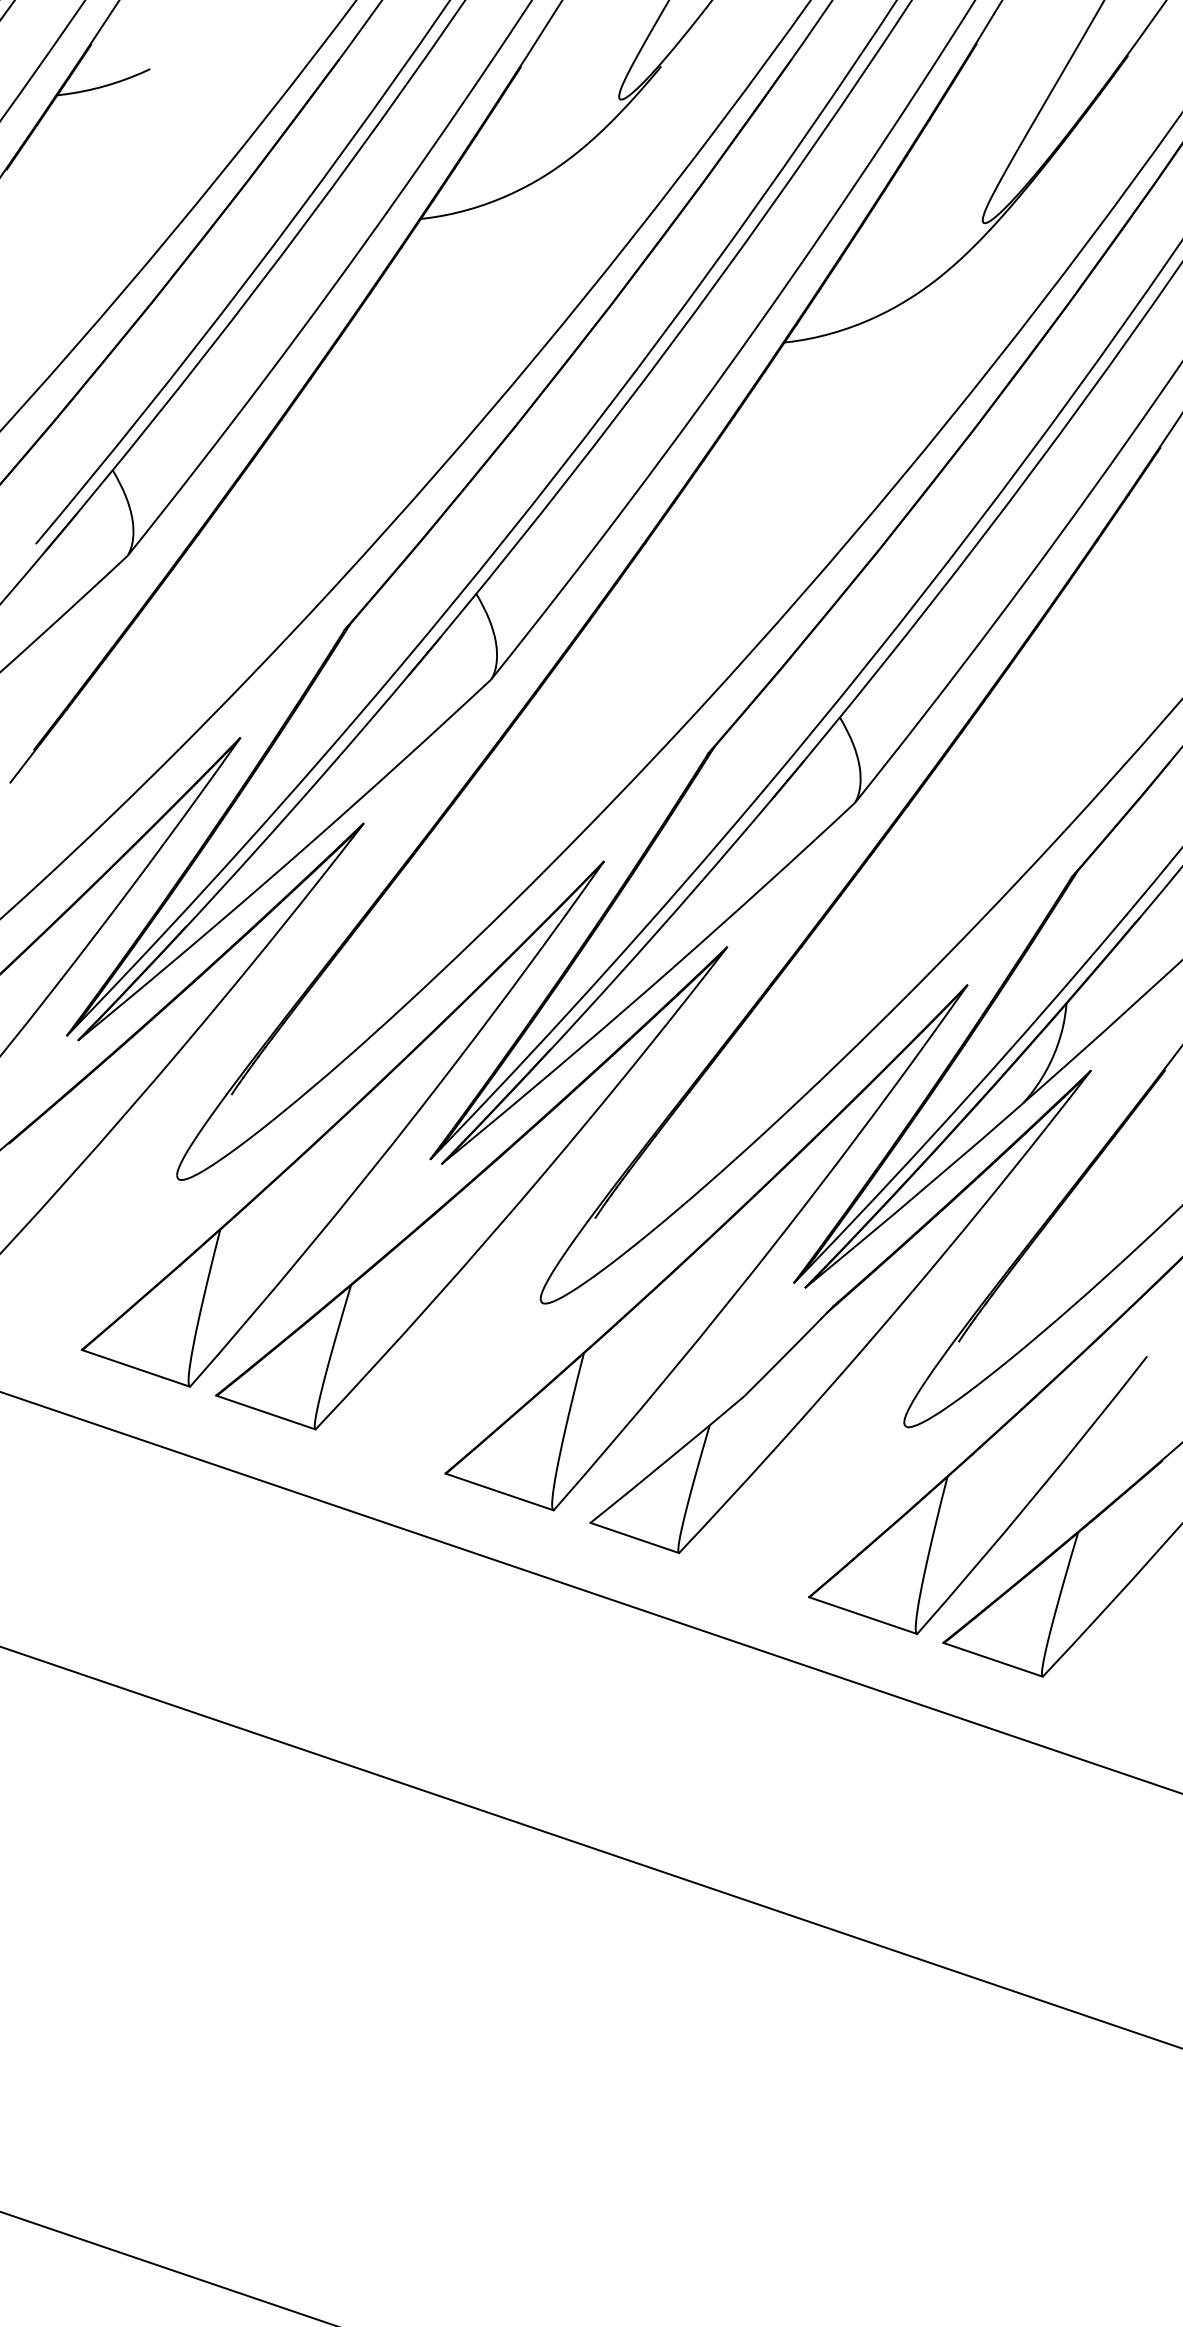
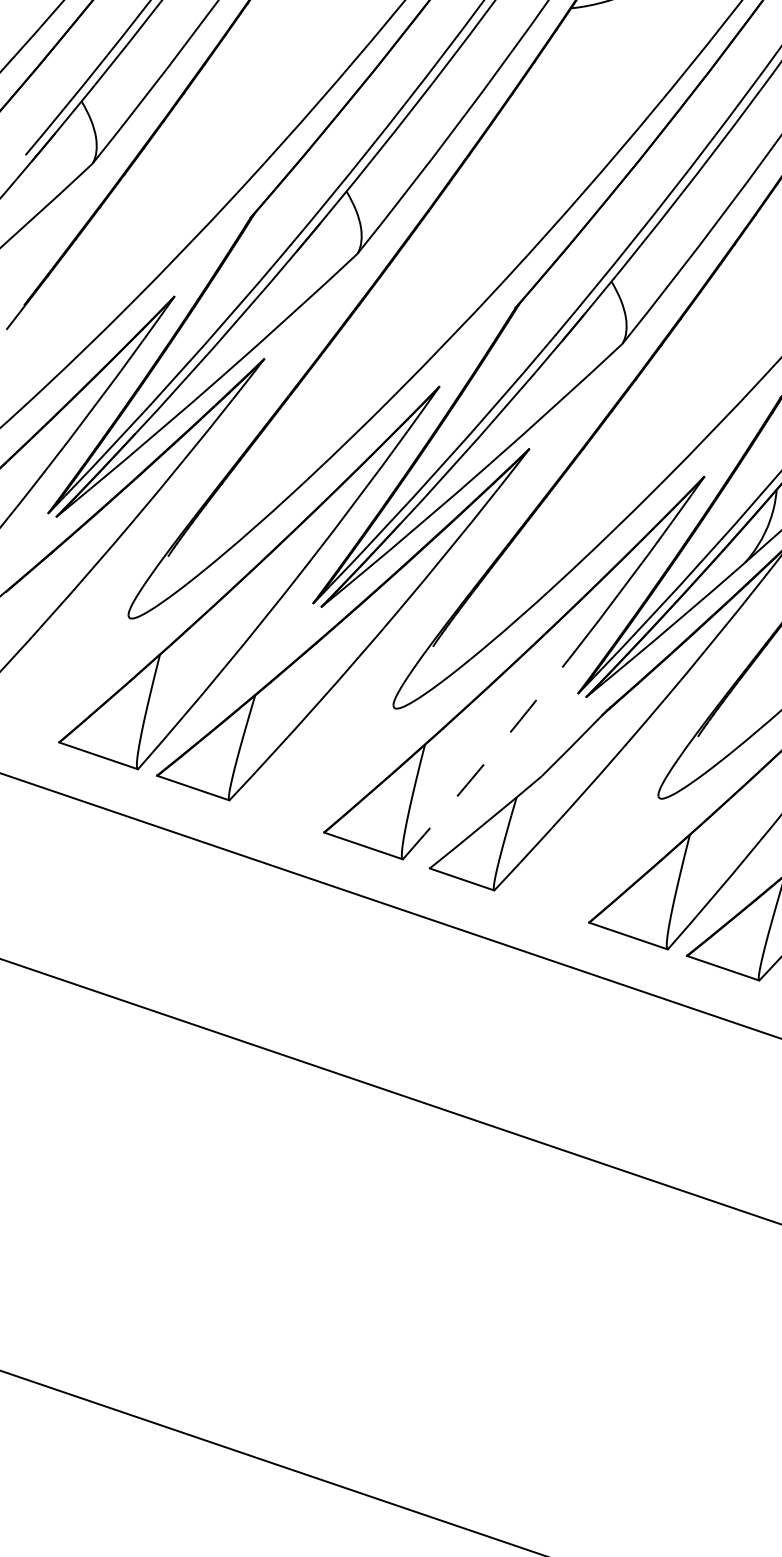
arc: (670, 1373) -> (488, 759), solid -> dashed

